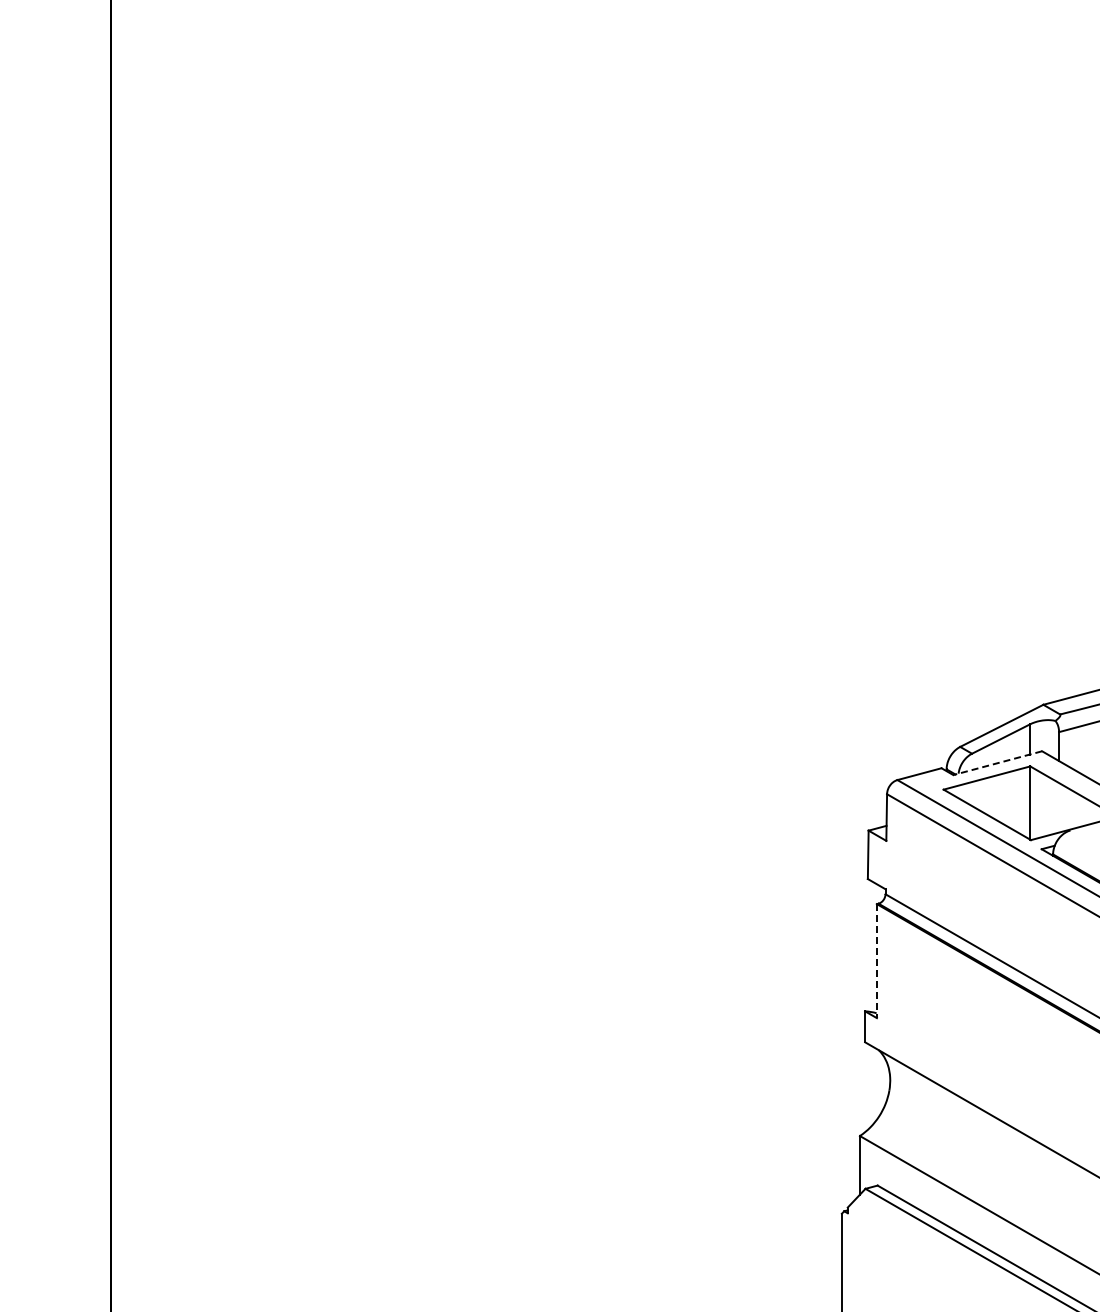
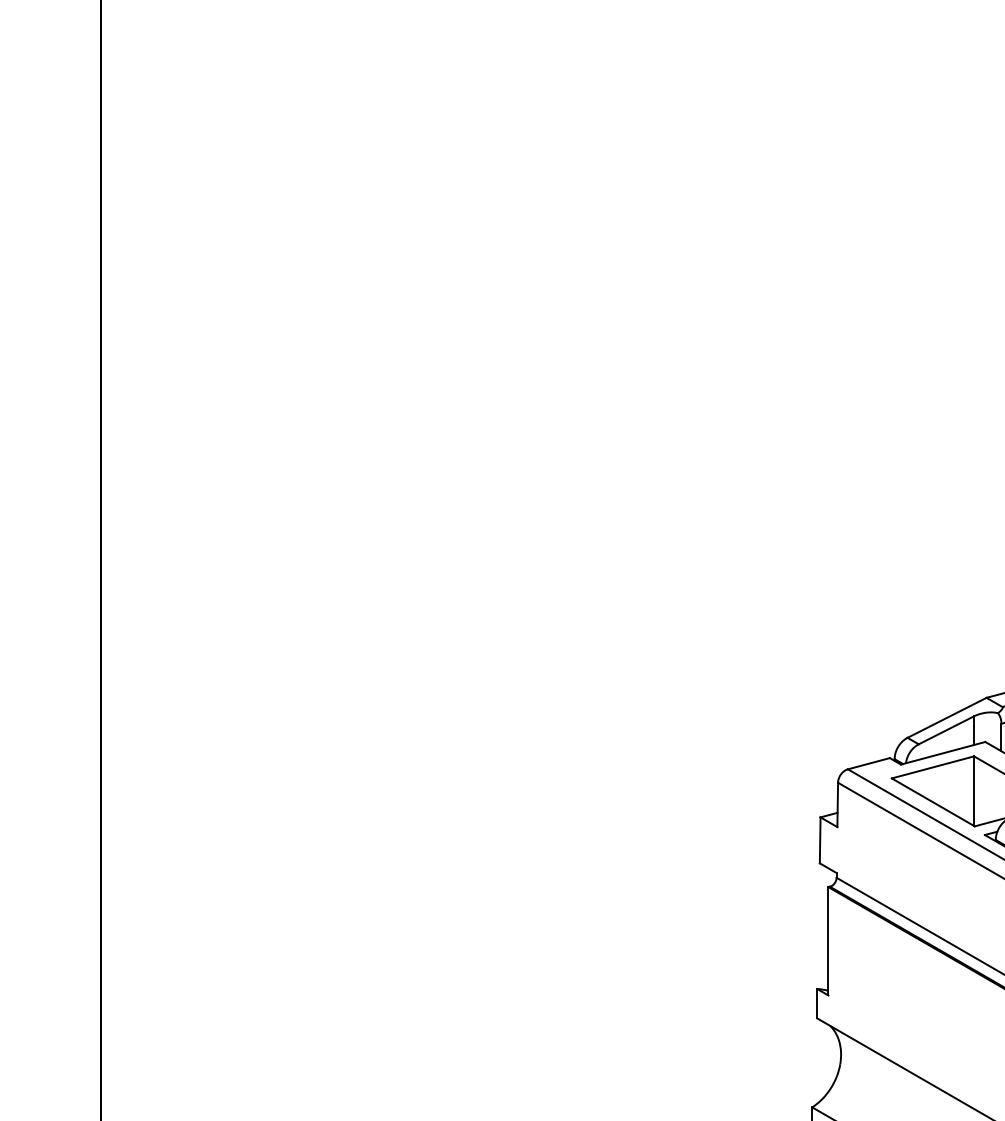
line: (997, 763) -> (942, 753), dashed -> solid
line: (876, 961) -> (828, 941), dashed -> solid

